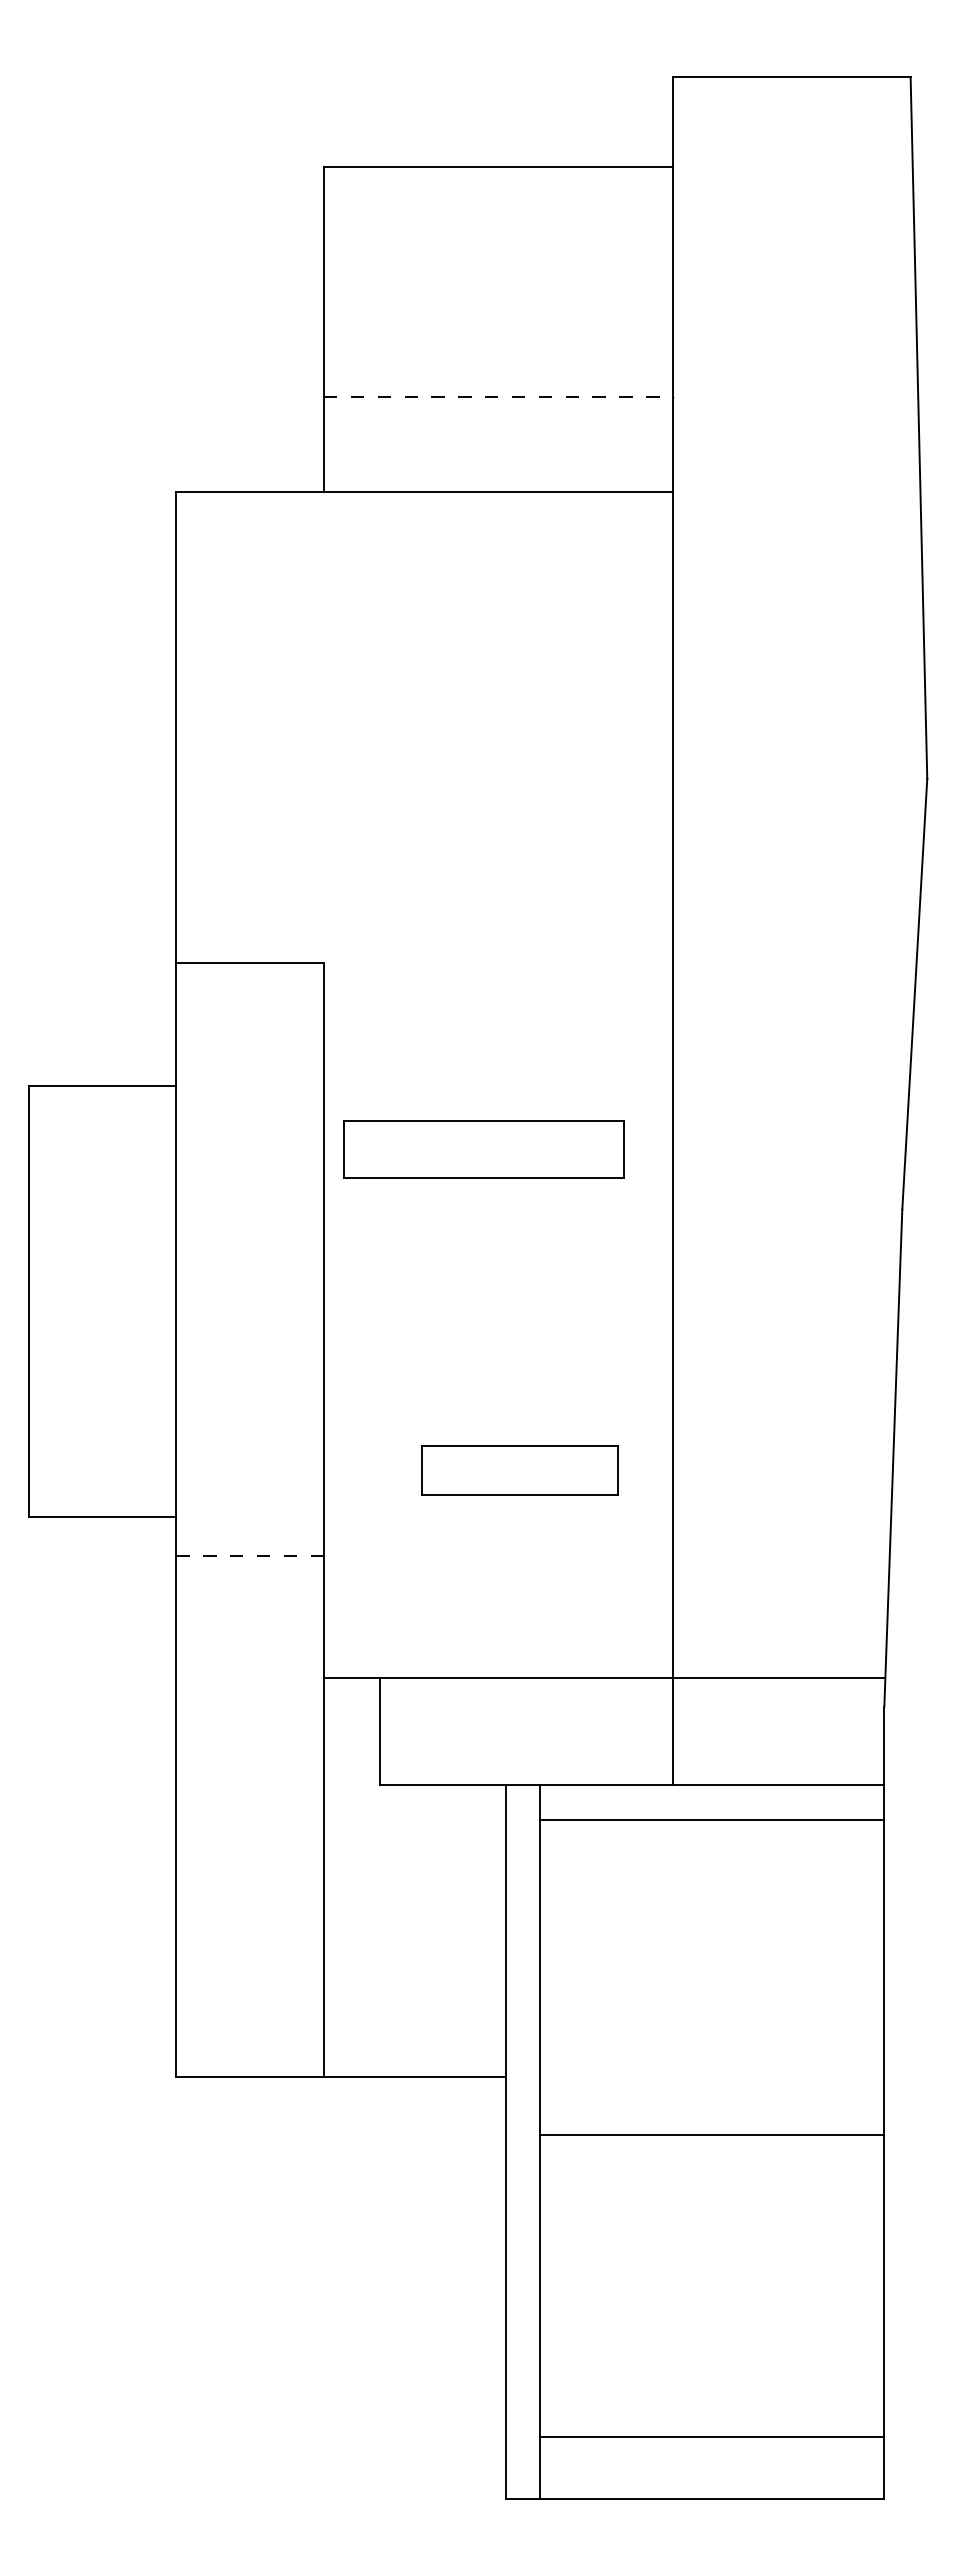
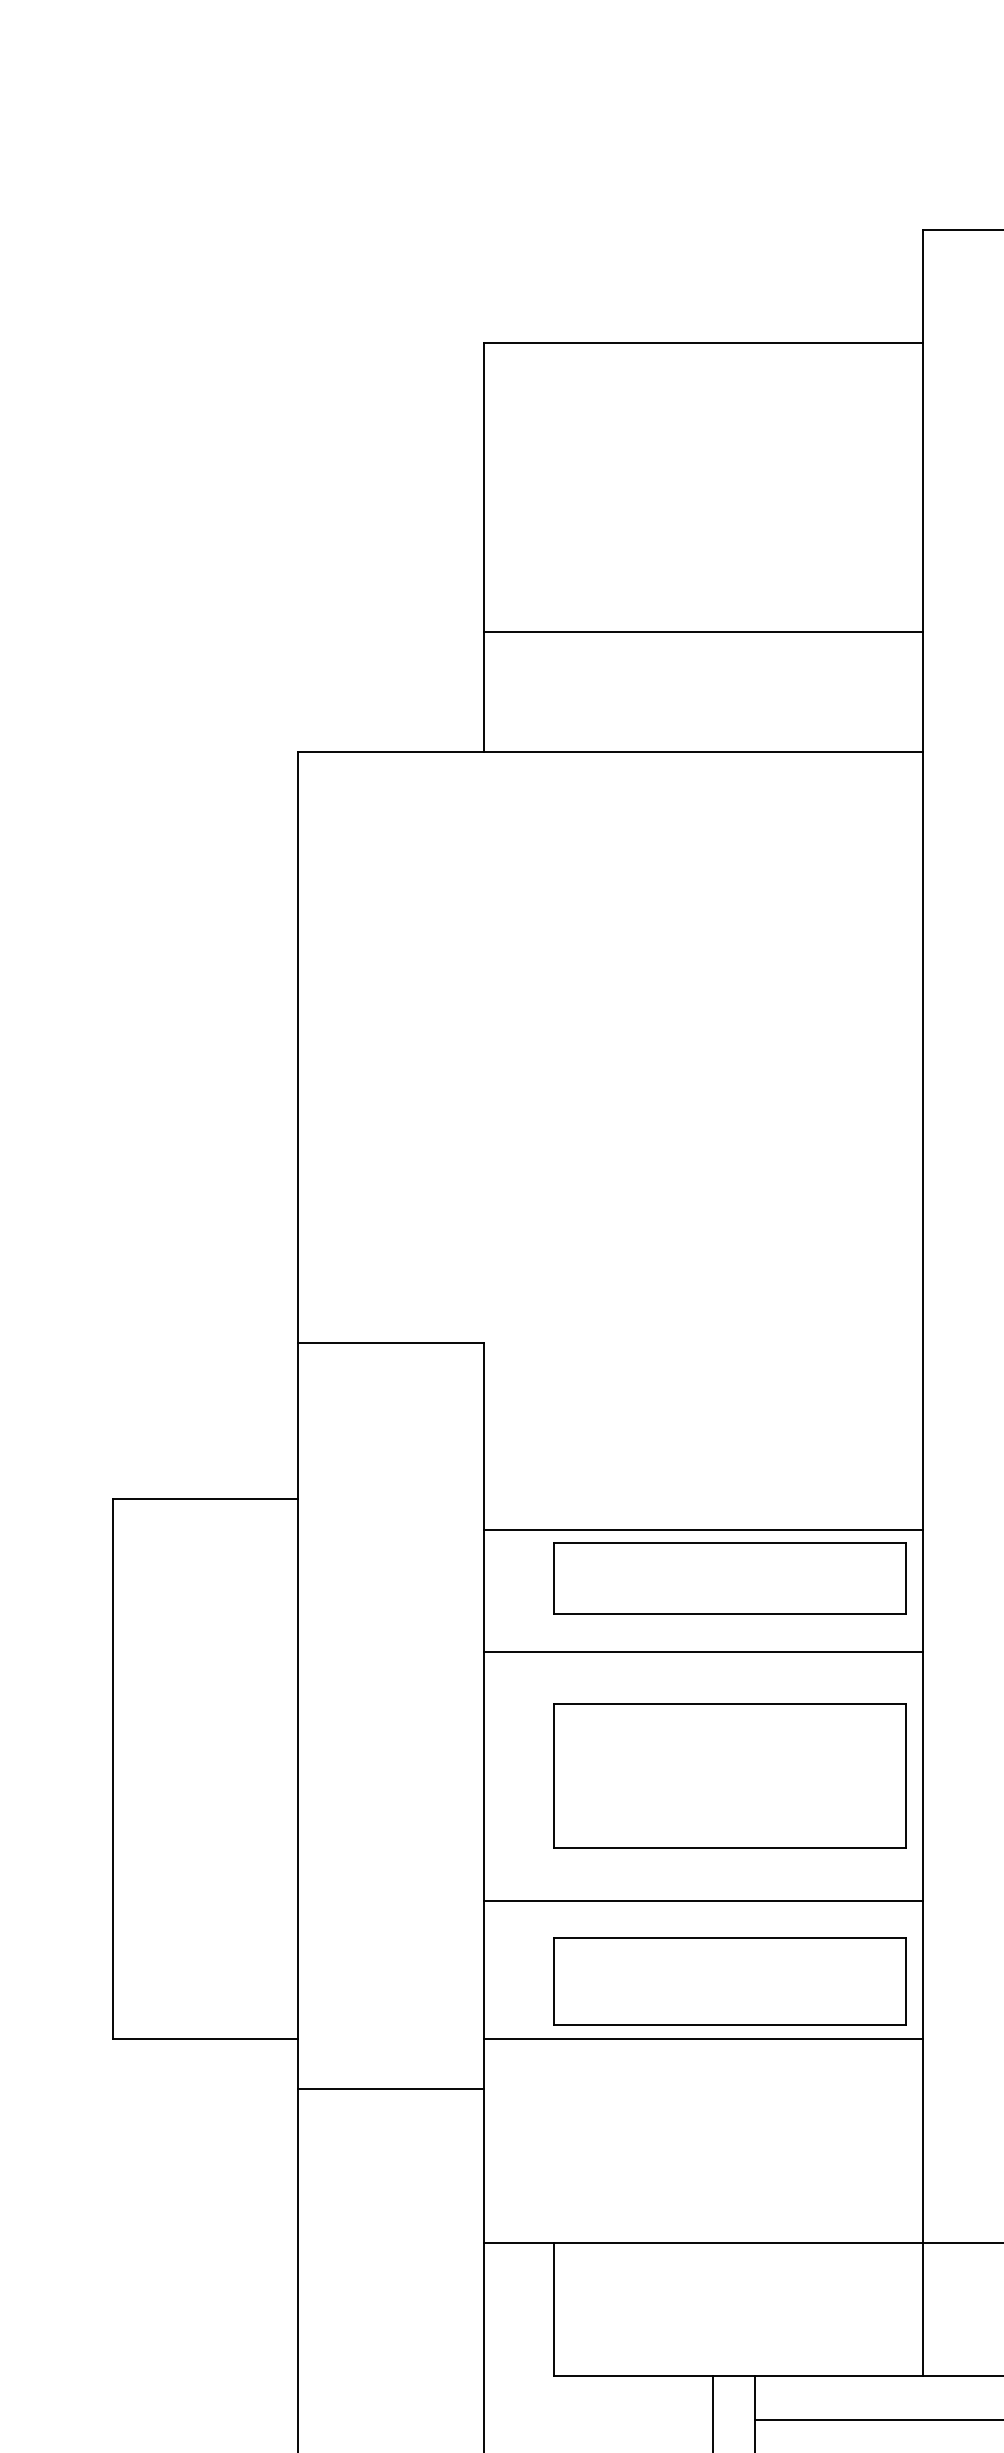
line: (498, 397) -> (703, 632), dashed -> solid
line: (498, 1111) -> (703, 1530), added
part: (483, 1149) -> (729, 1577), moved
line: (498, 1208) -> (703, 1652), added
part: (519, 1306) -> (729, 1775), added
line: (498, 1406) -> (703, 1900), added
part: (519, 1470) -> (729, 1981), size x1.43
line: (498, 1516) -> (703, 2039), added
line: (250, 1556) -> (391, 2089), dashed -> solid

